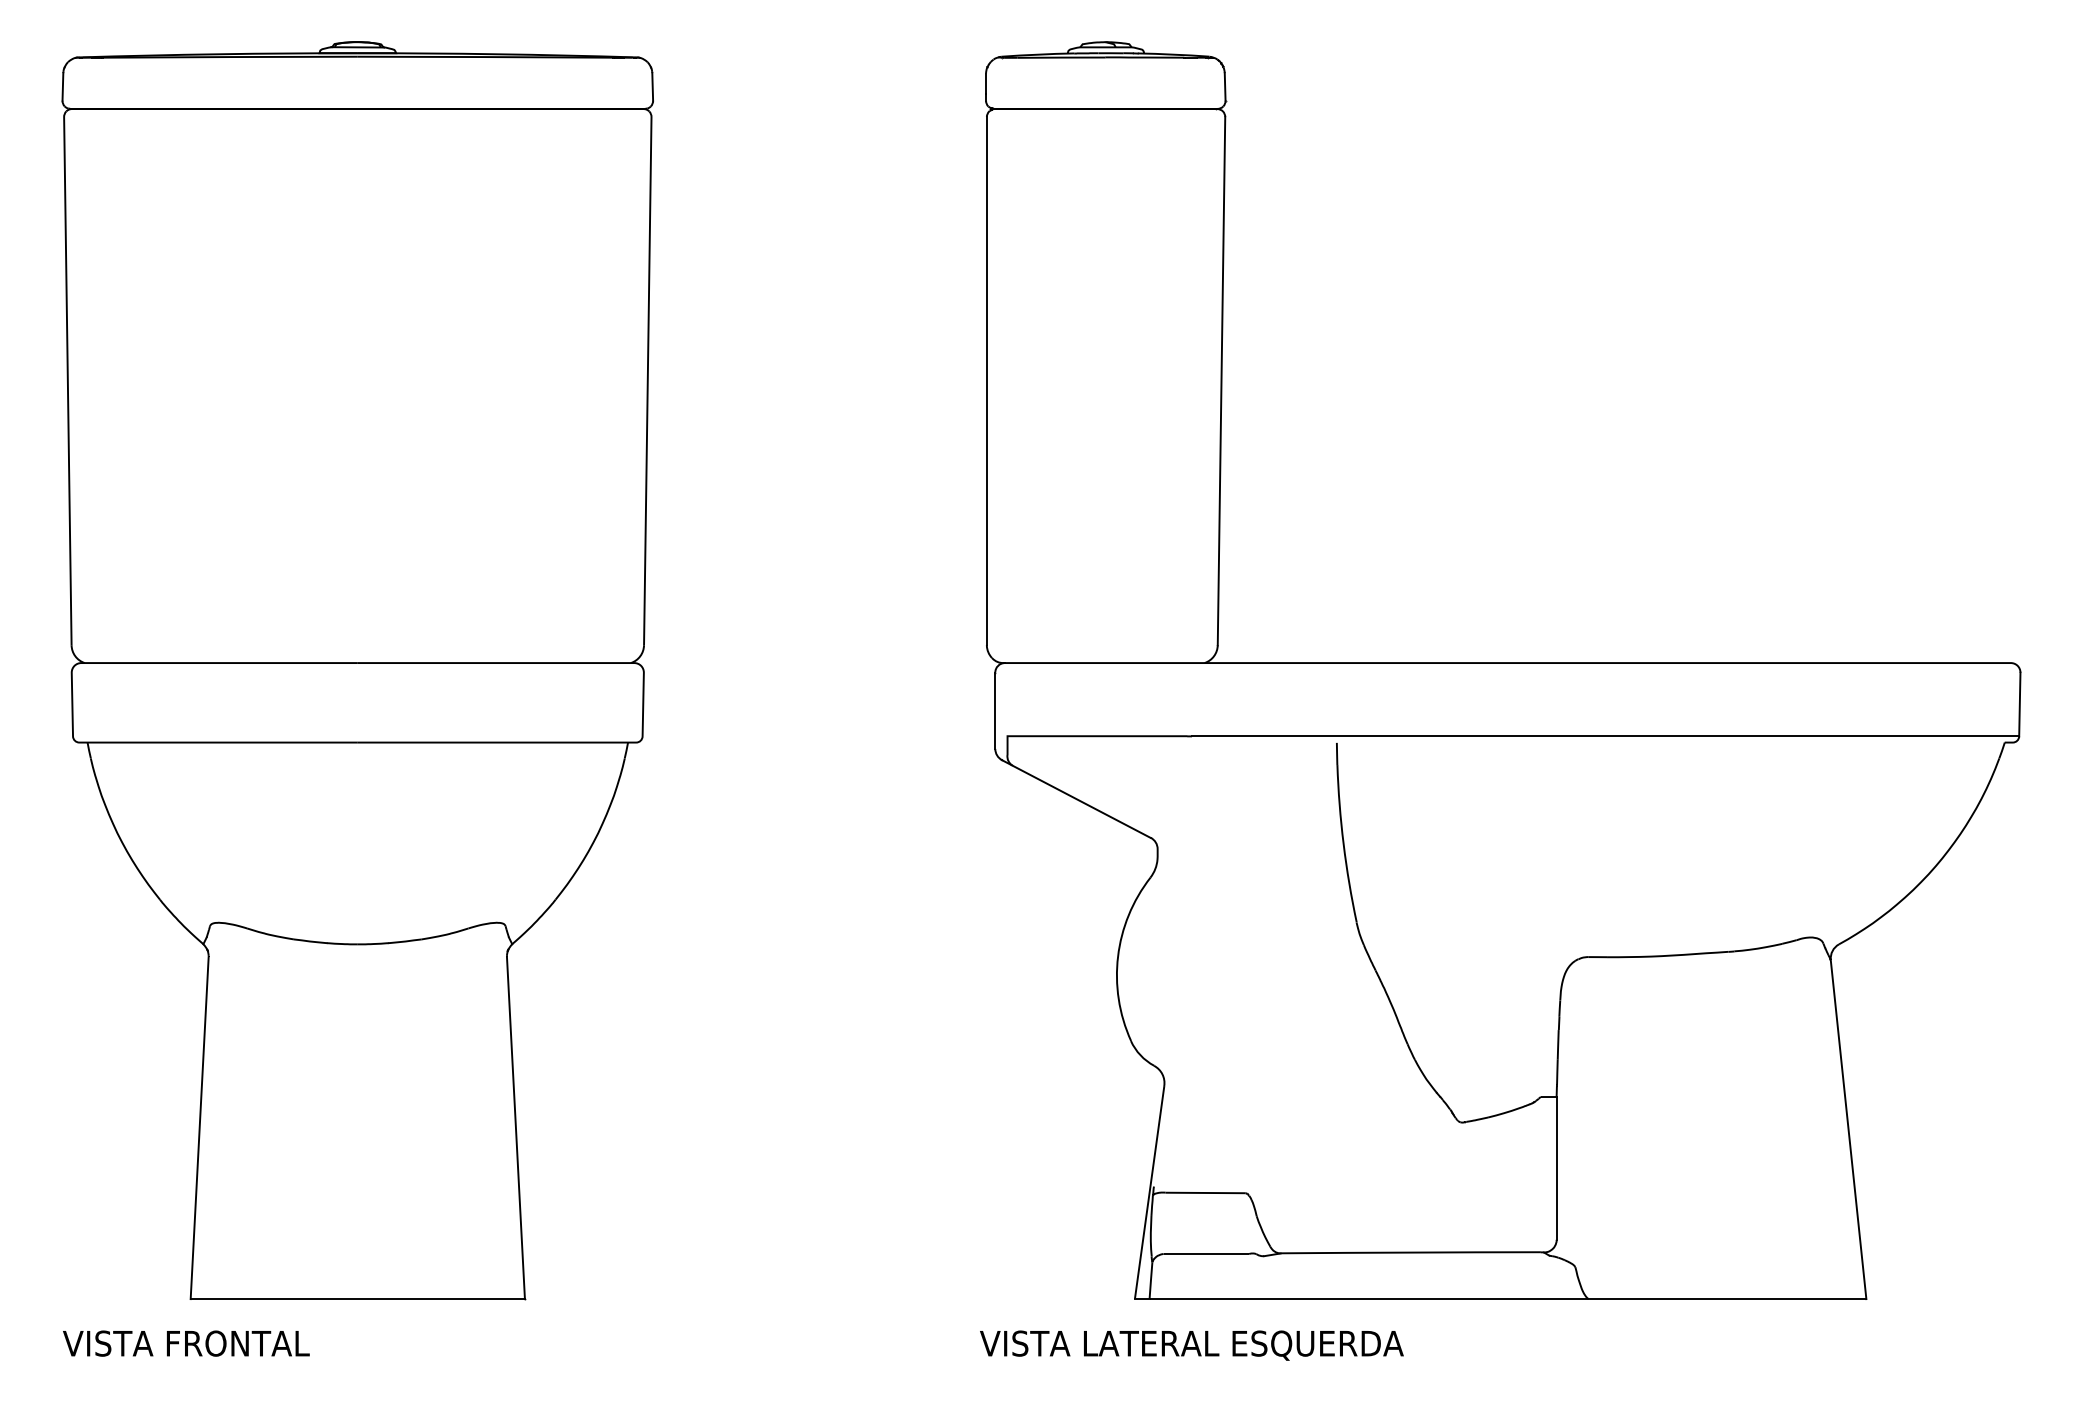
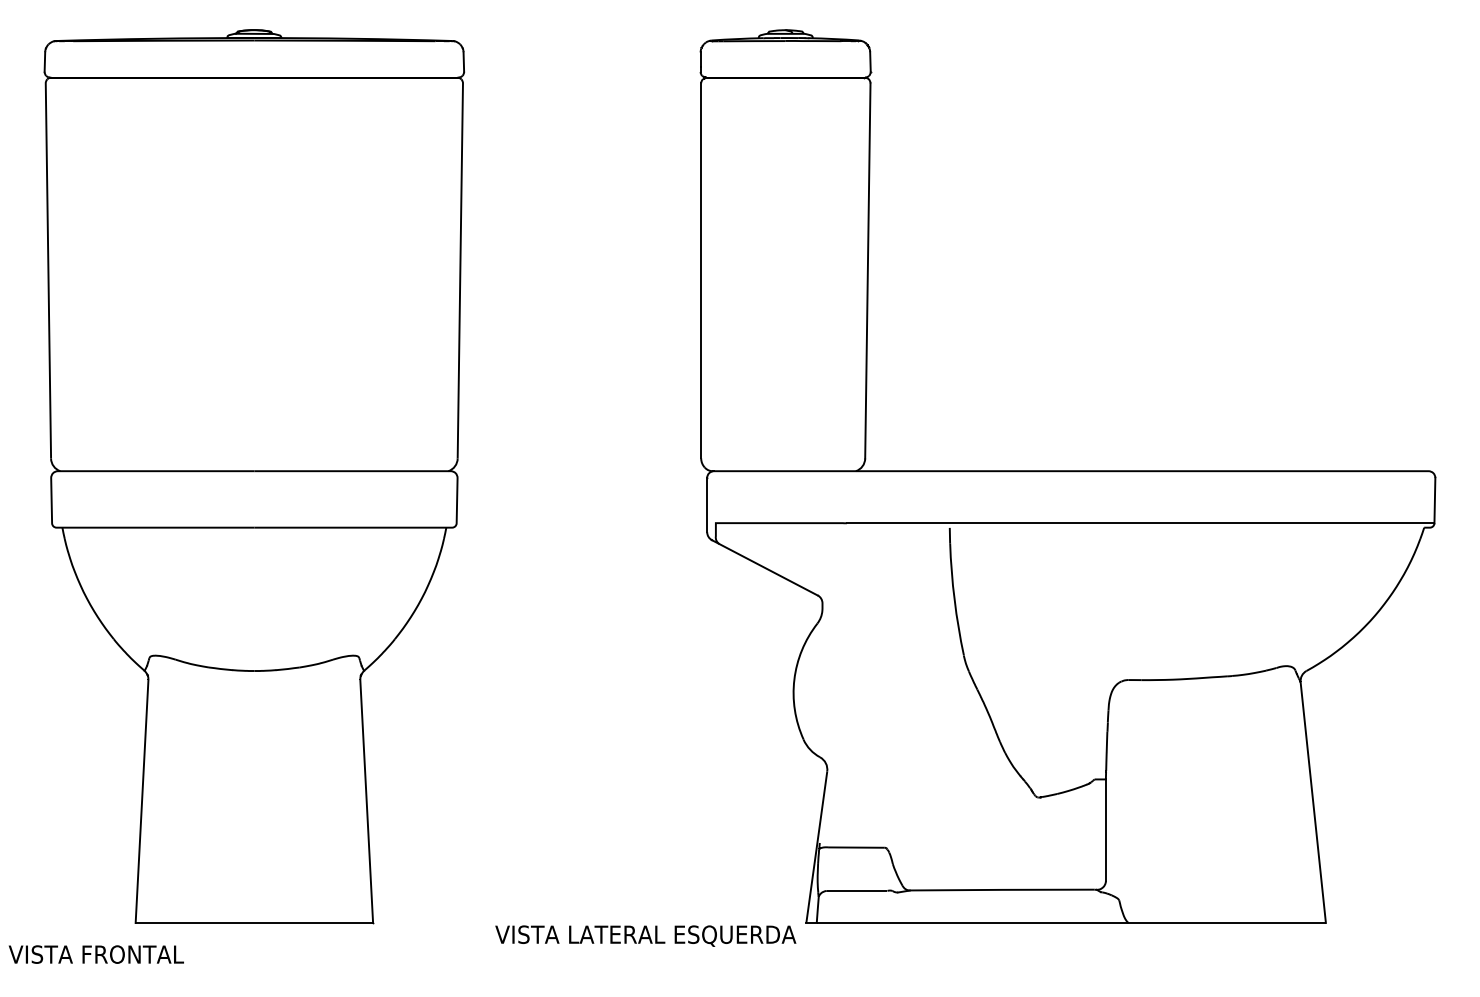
text: (186, 1343) -> (96, 954), moved
text: (1191, 1345) -> (645, 936), moved

